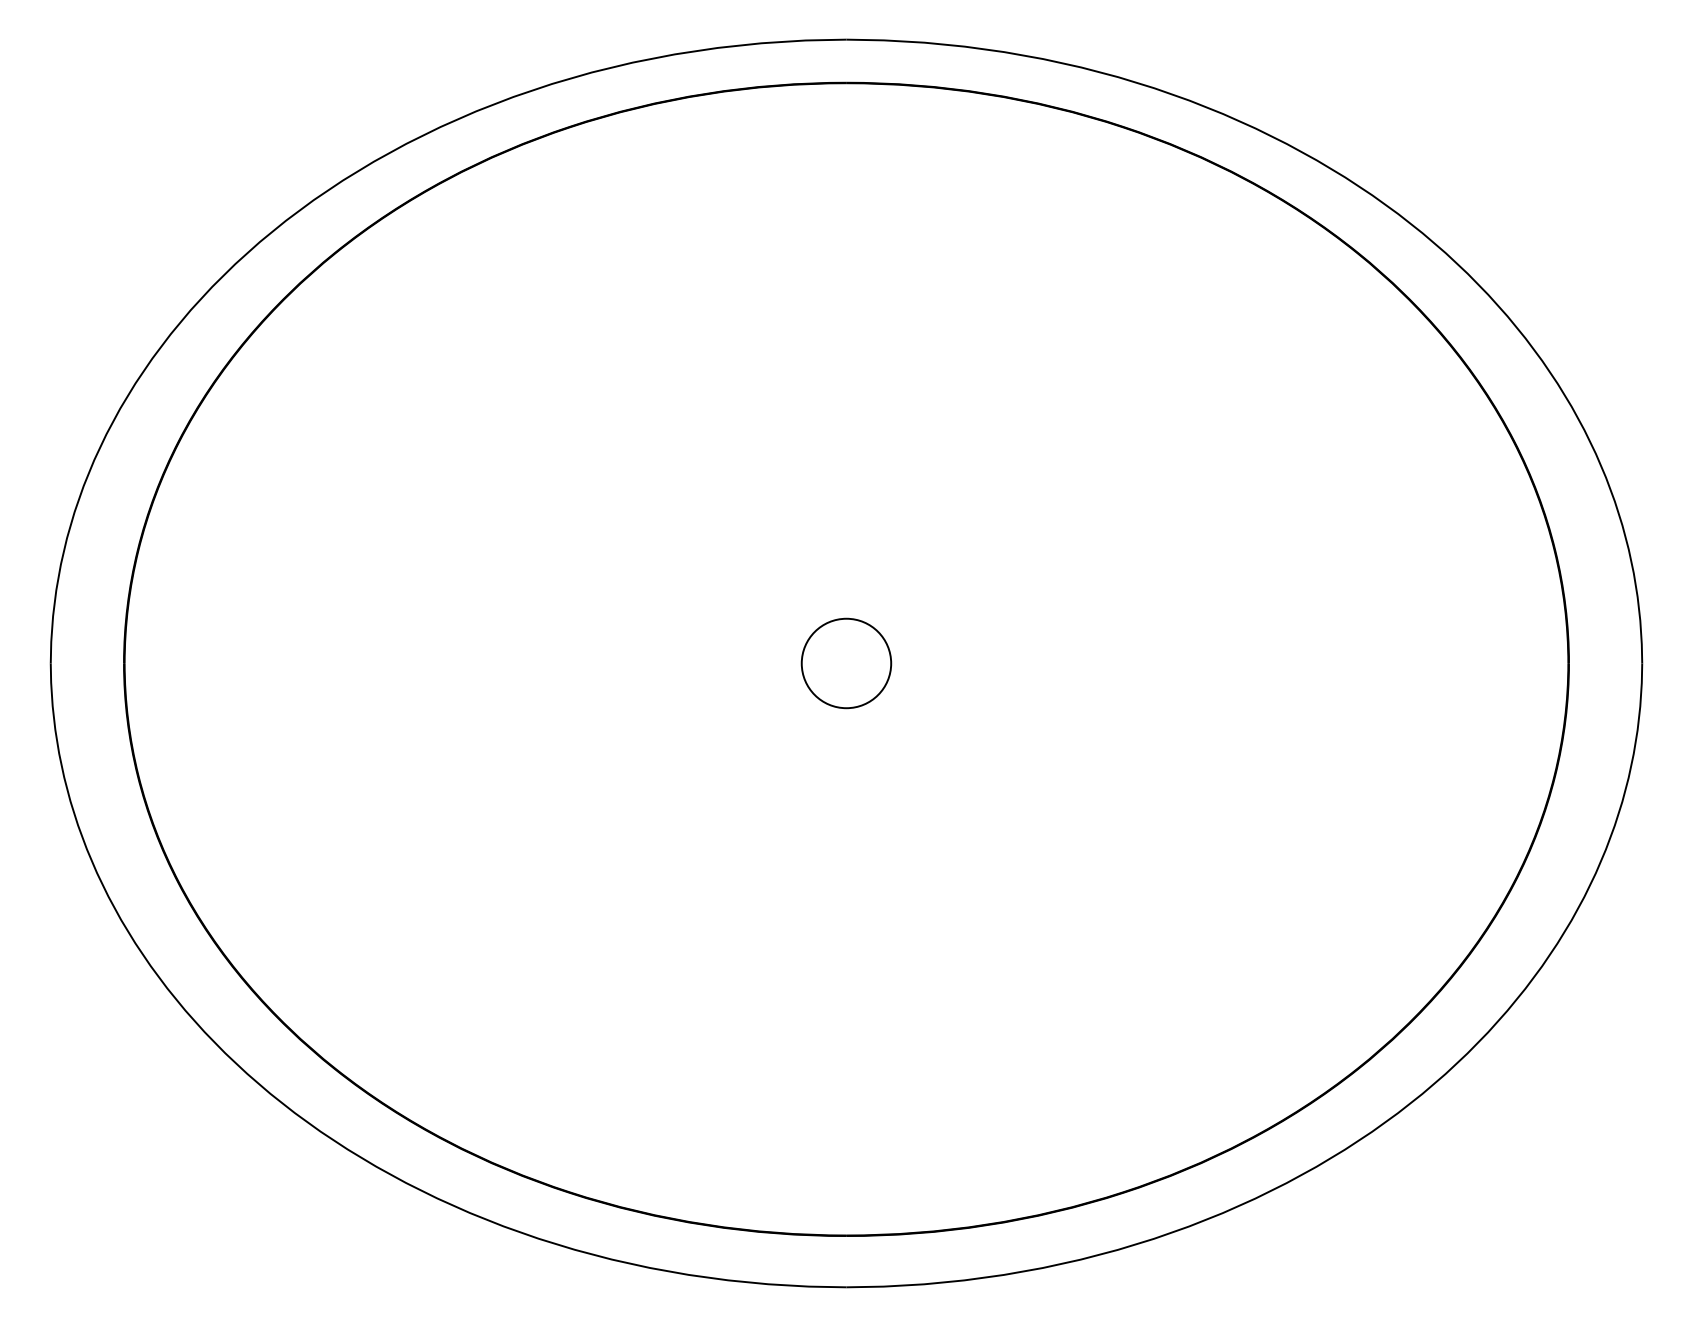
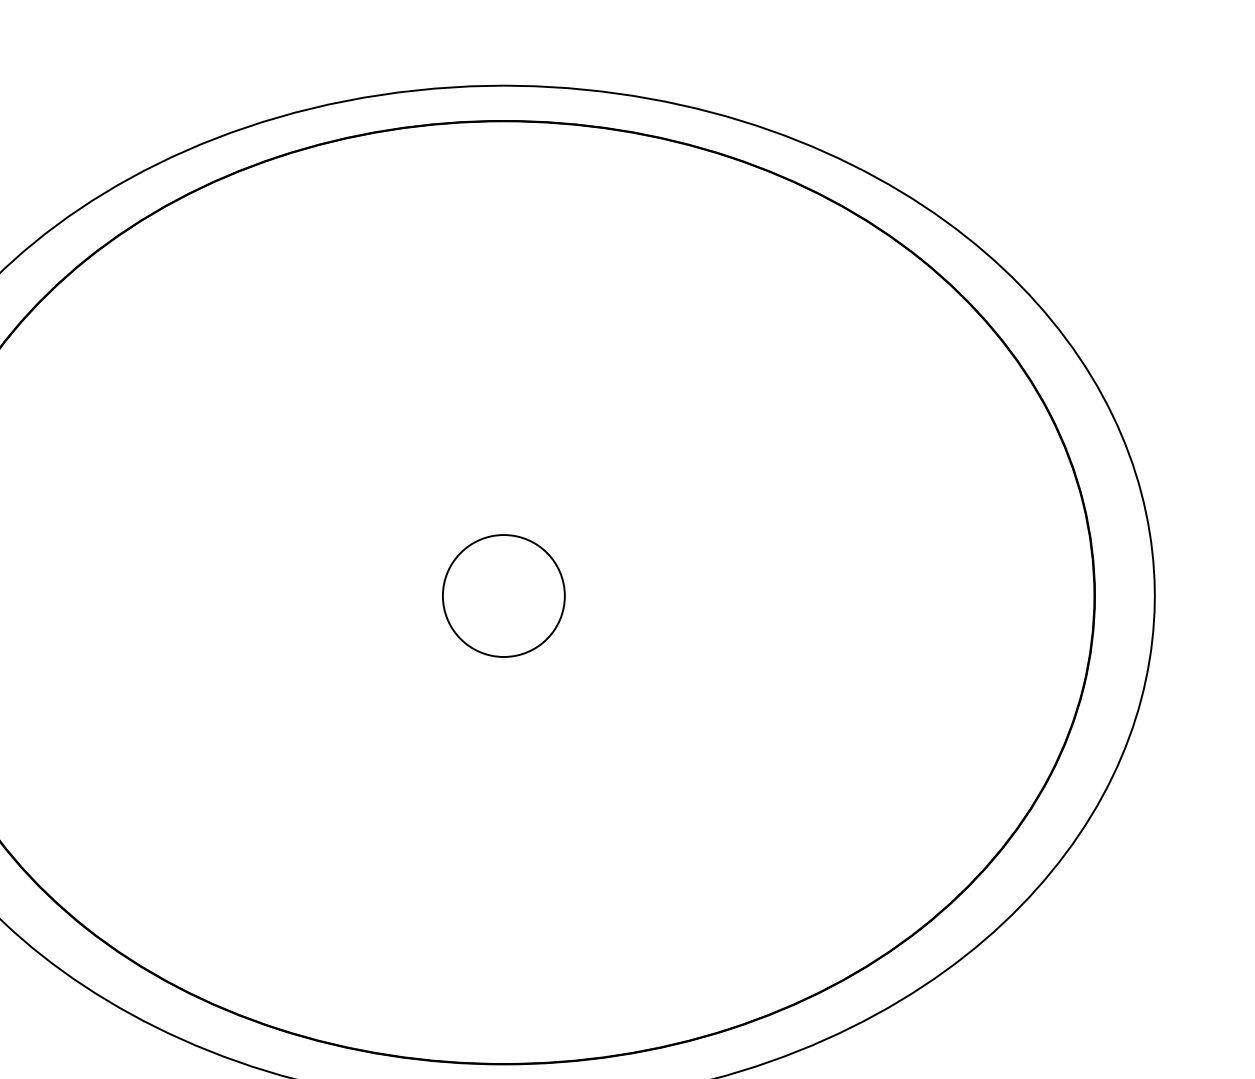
circle: (846, 663) -> (503, 596), size x1.67

